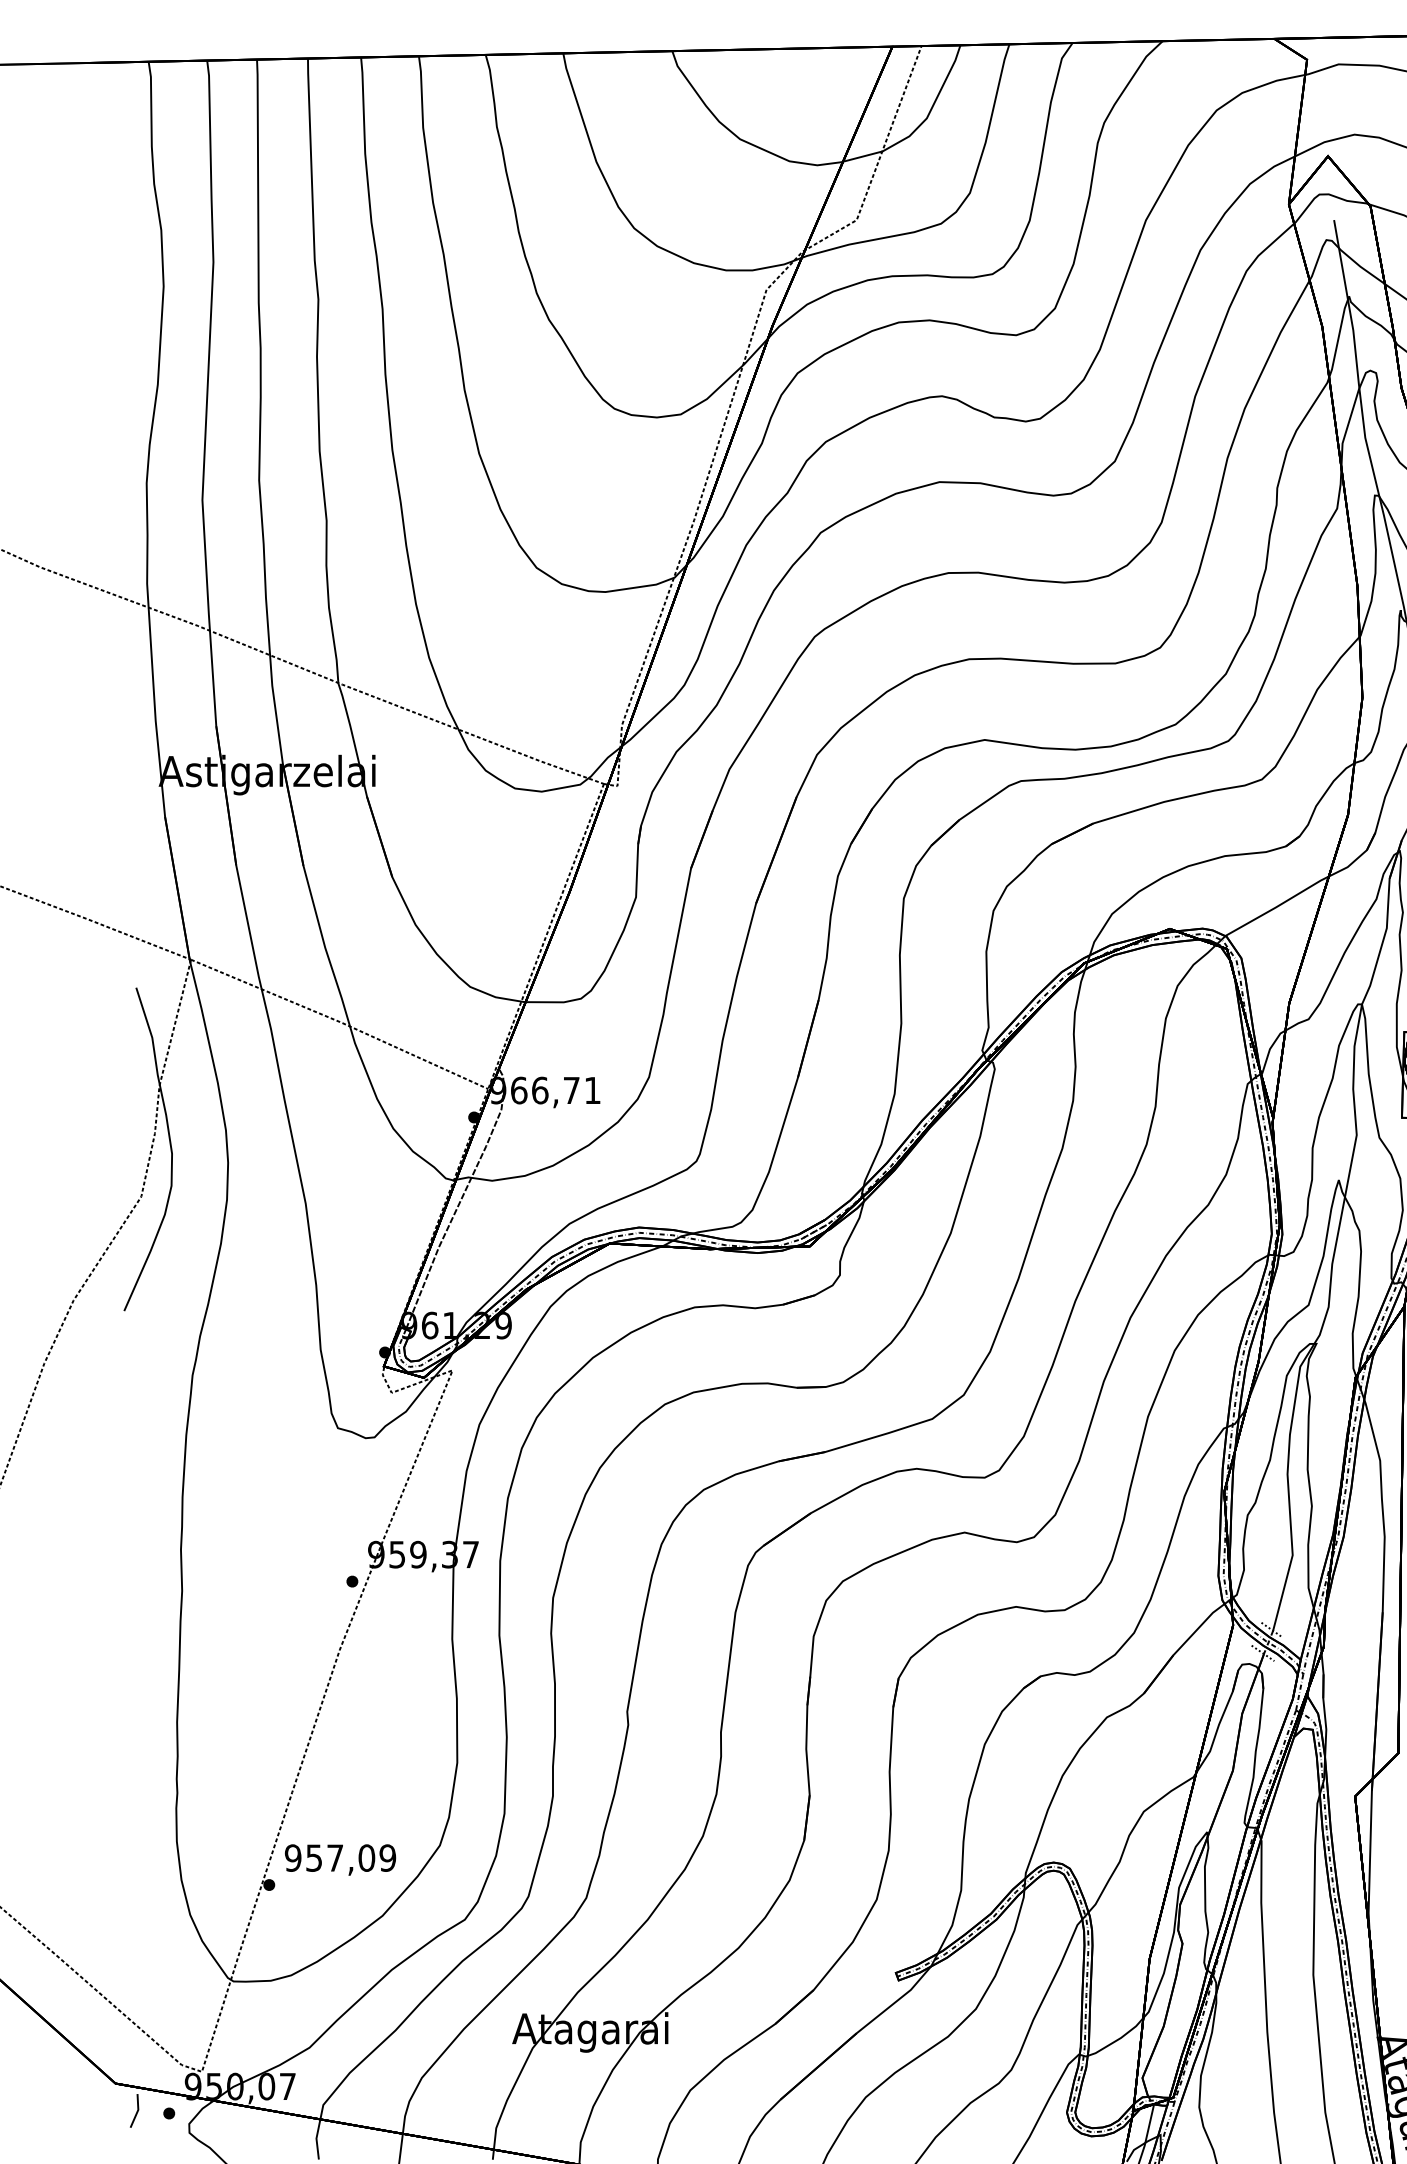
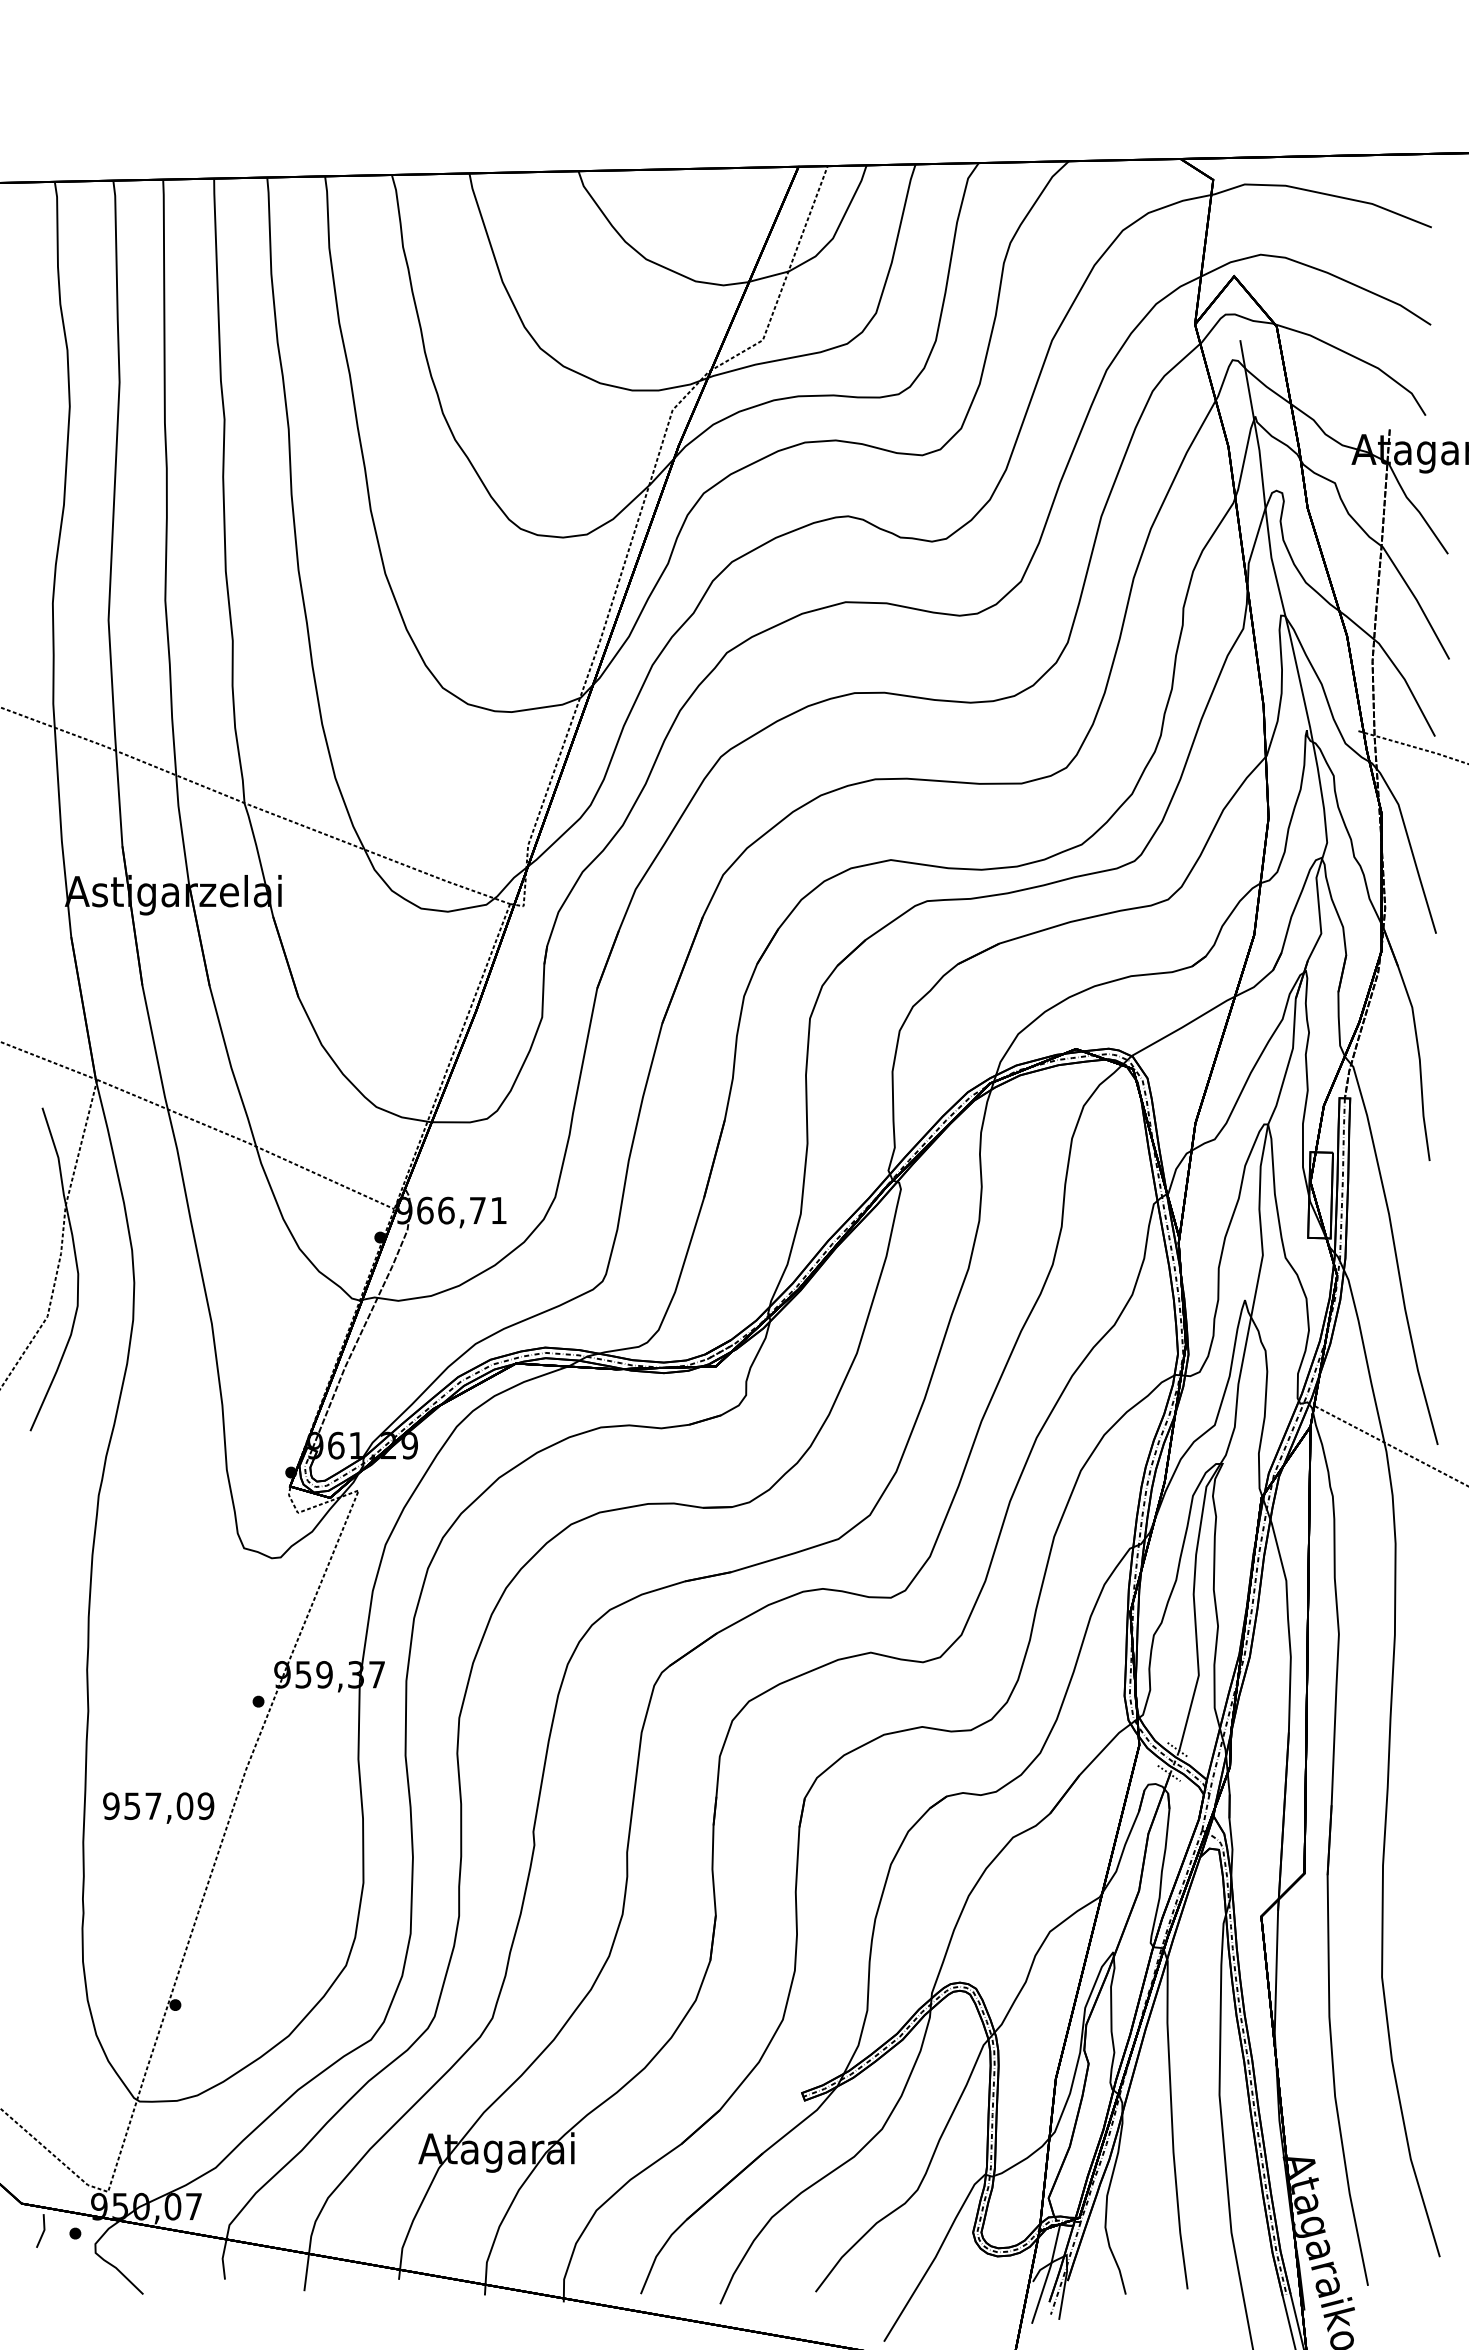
text: (340, 1859) -> (158, 1807), moved

